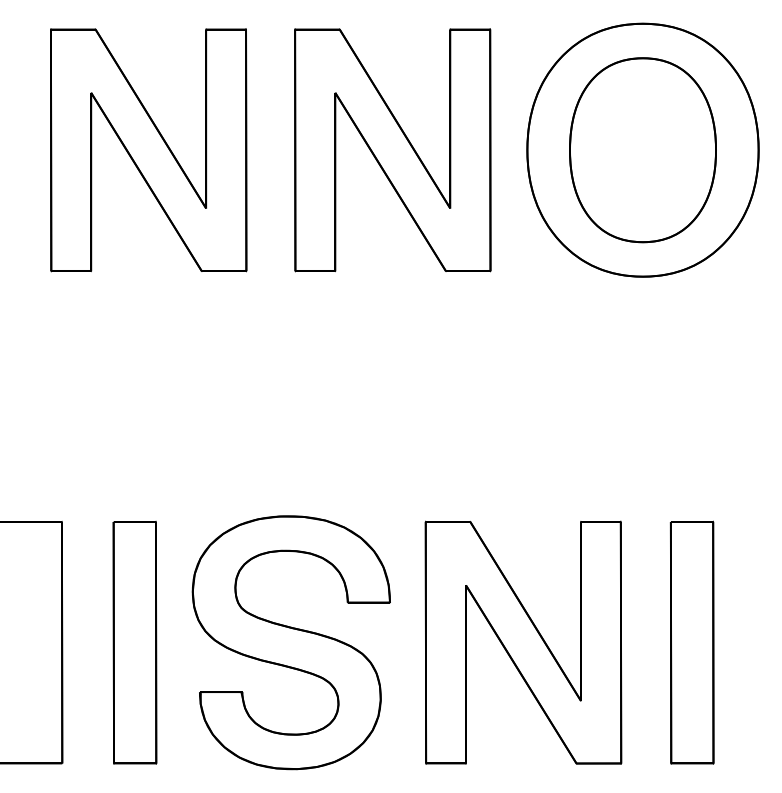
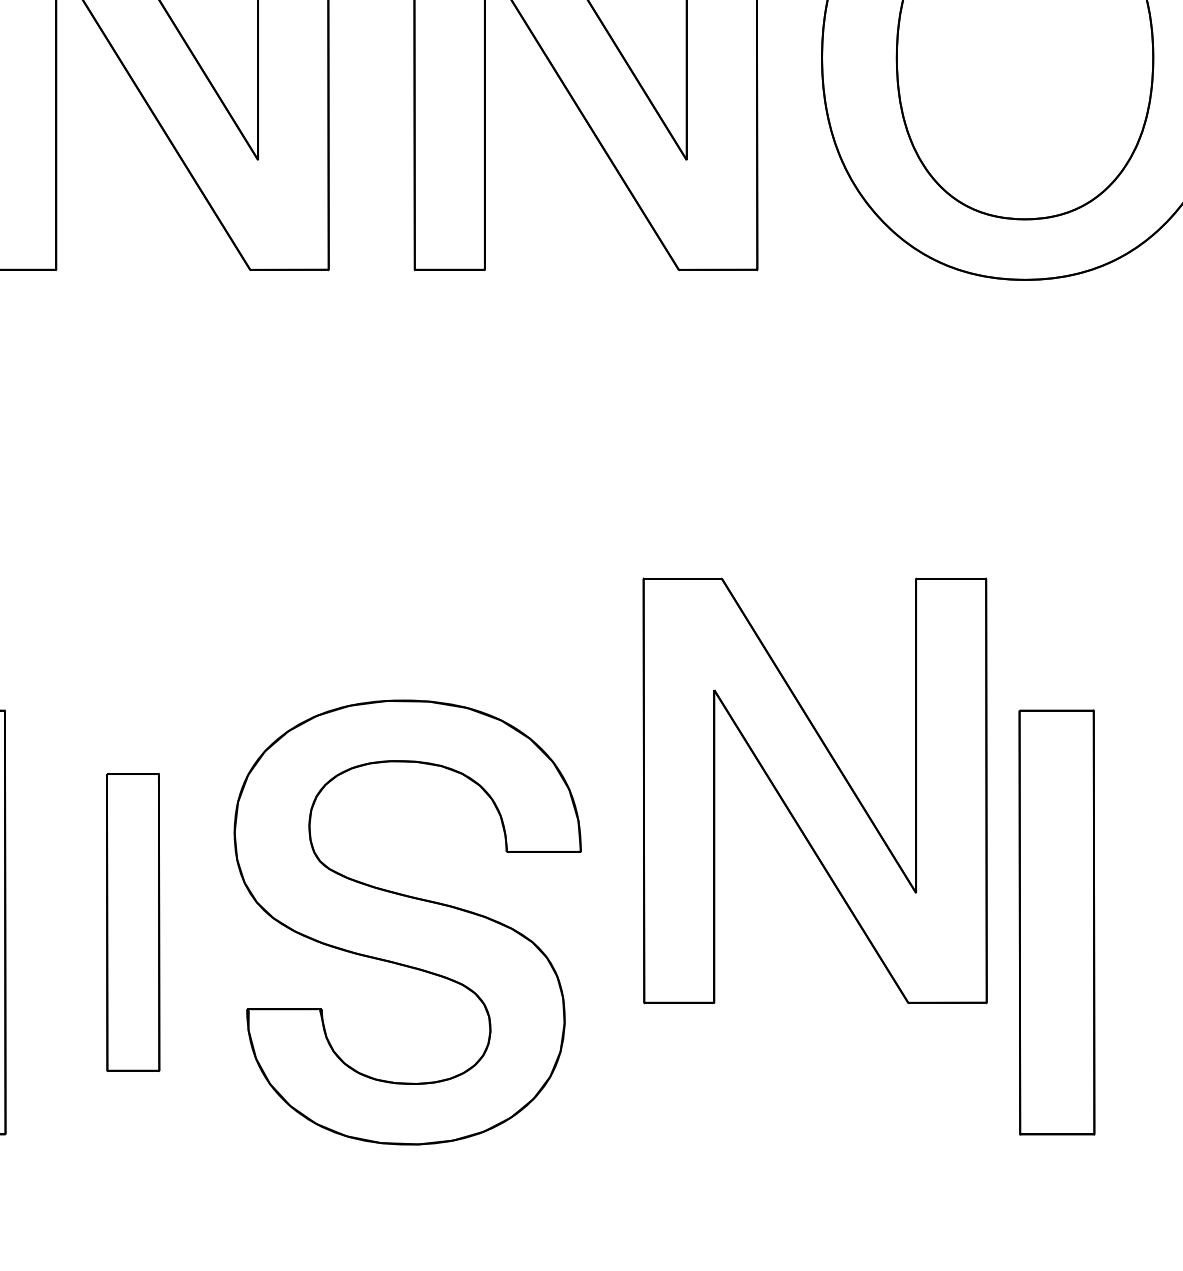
part: (134, 642) -> (132, 922), size x0.7
part: (523, 642) -> (815, 790), moved
part: (692, 642) -> (1057, 922), moved

